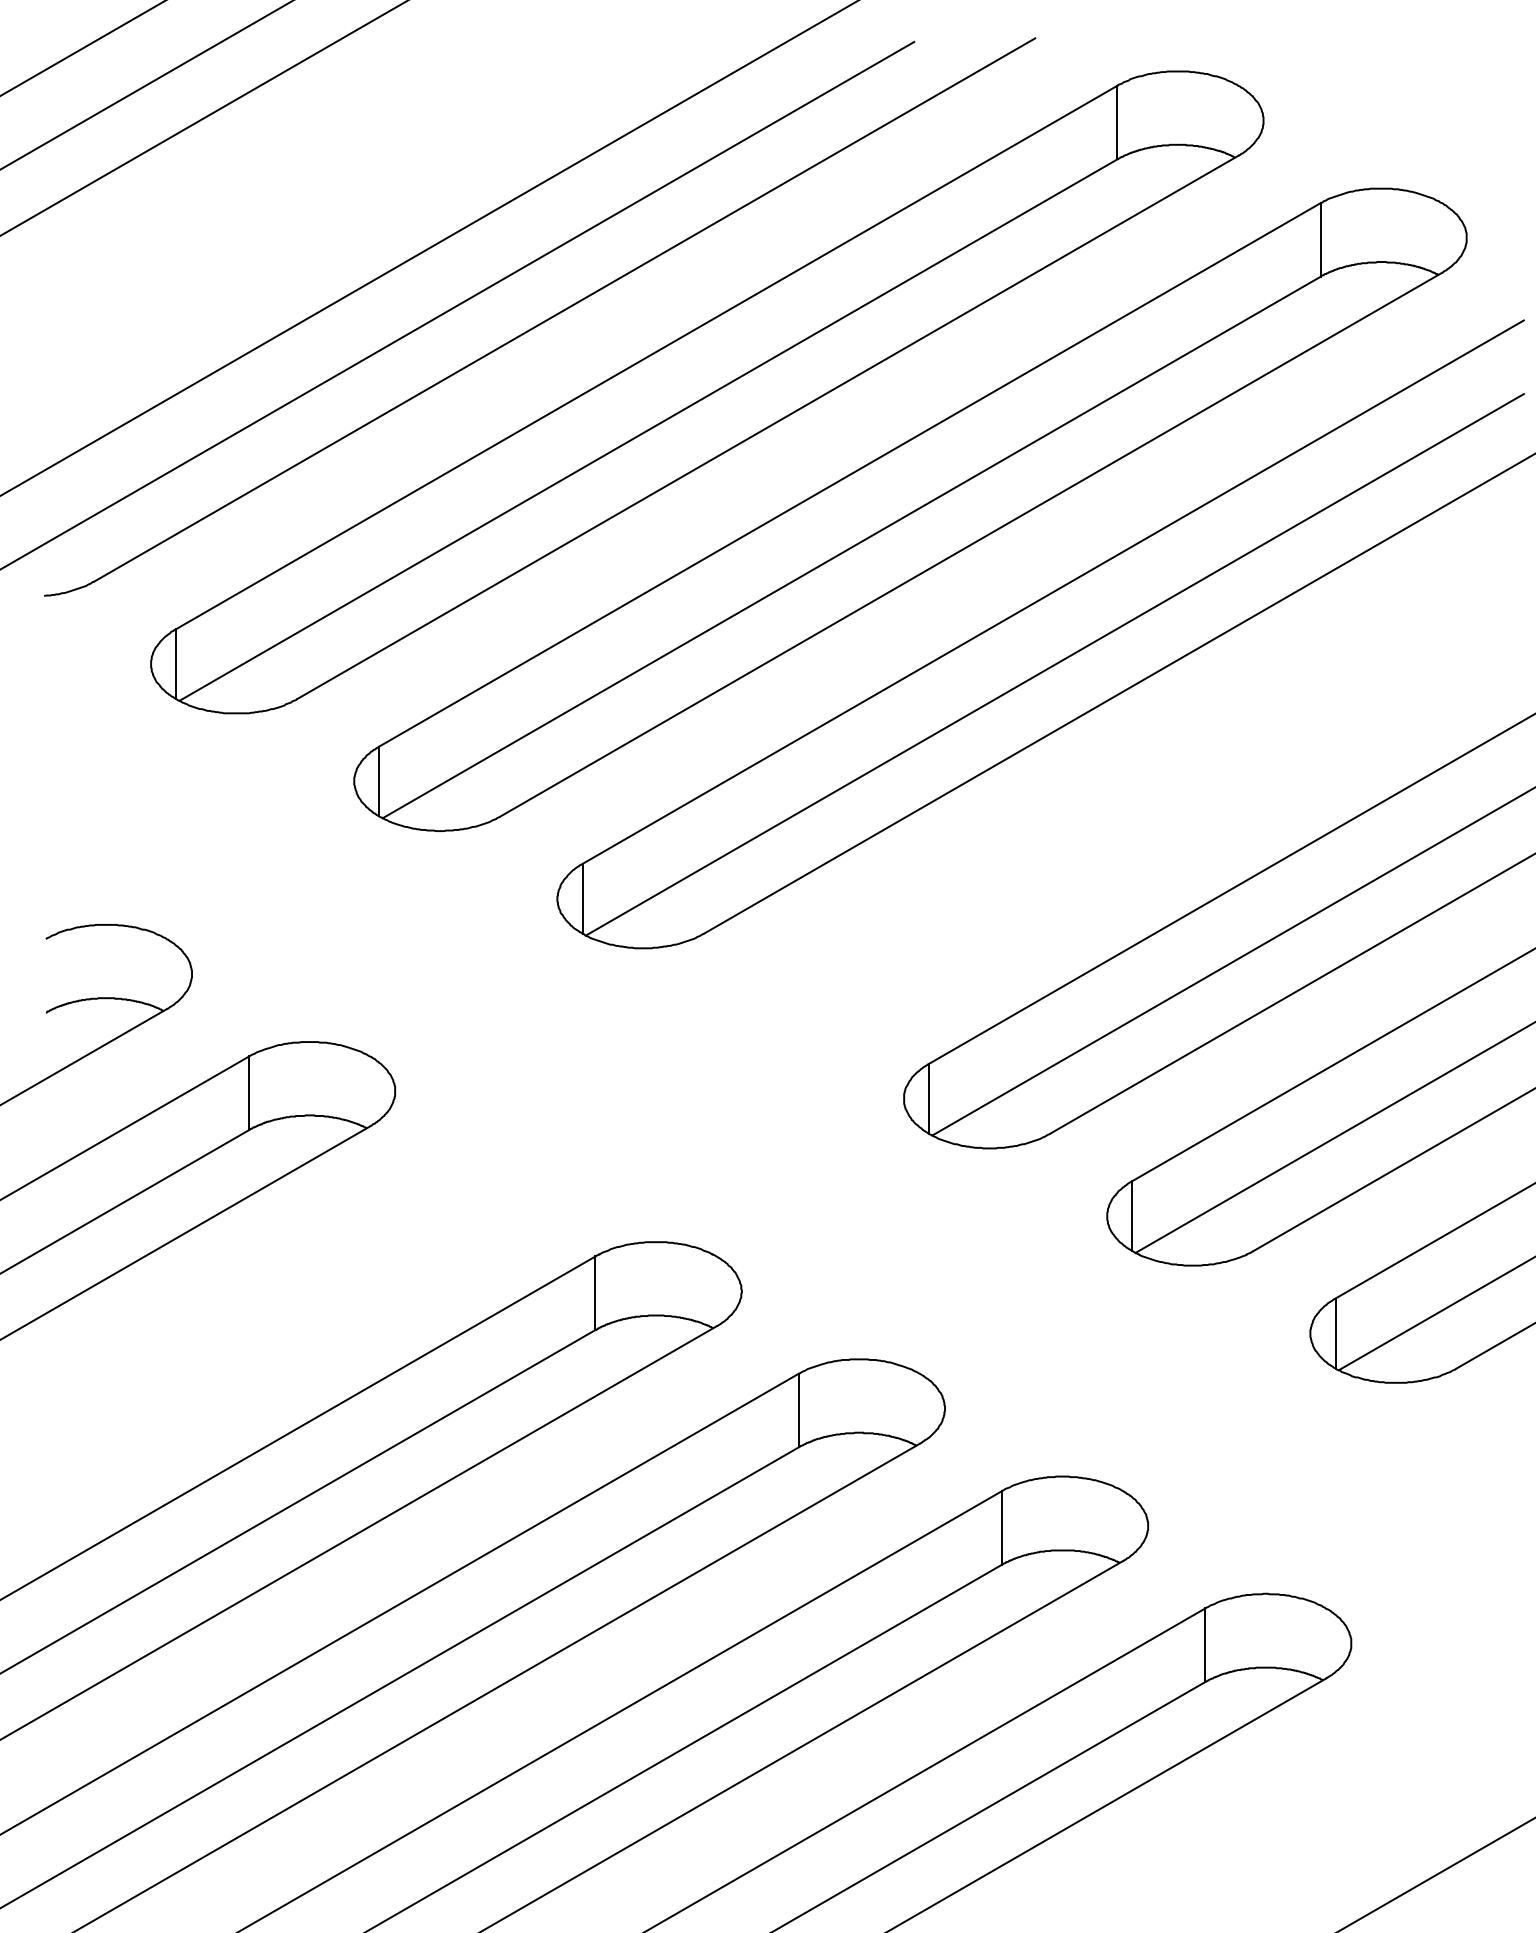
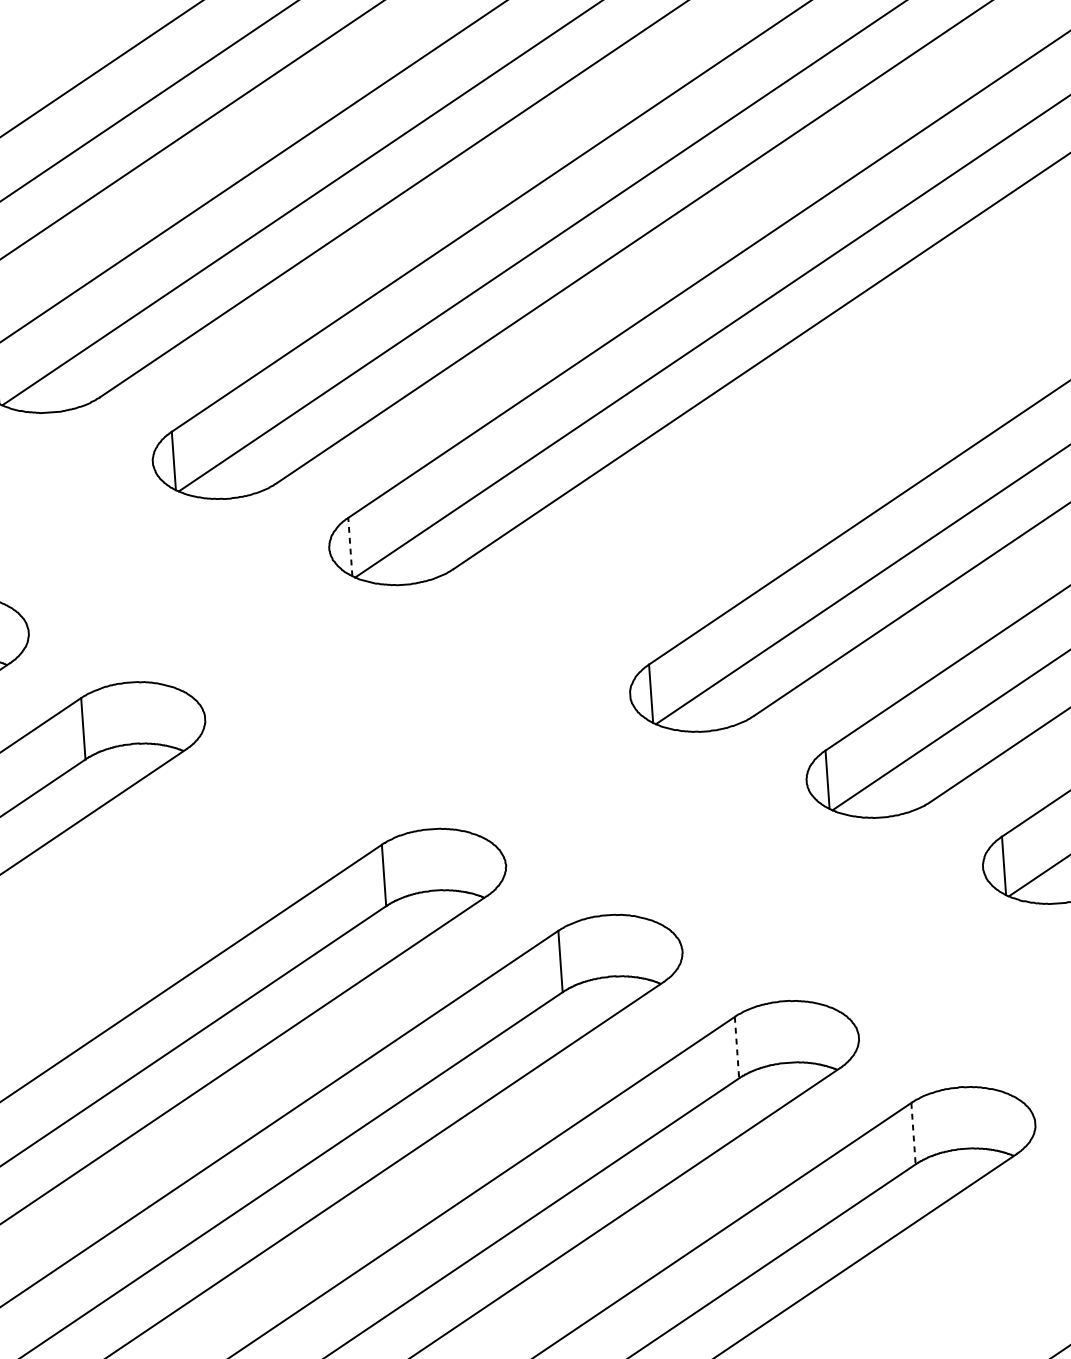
line: (582, 898) -> (350, 546), solid -> dashed
line: (1001, 1527) -> (736, 1047), solid -> dashed
line: (1205, 1645) -> (913, 1133), solid -> dashed

